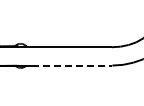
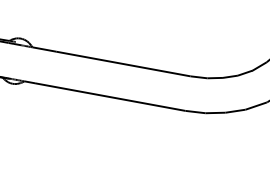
line: (72, 65) -> (110, 97), dashed -> solid

